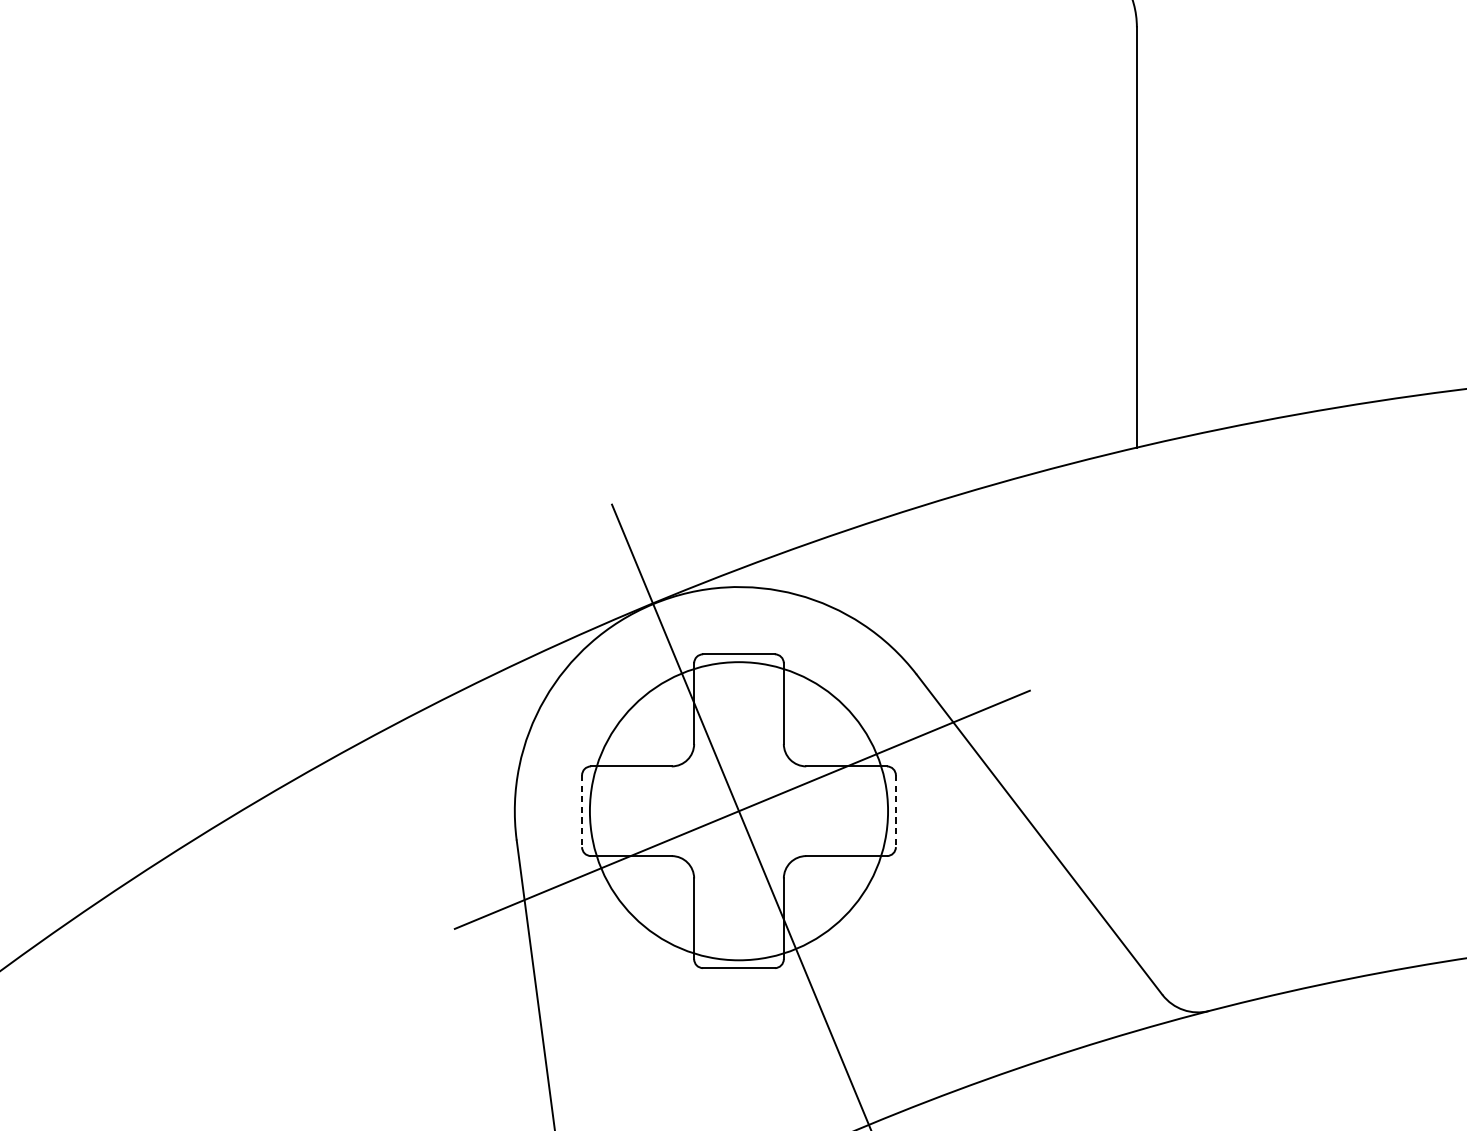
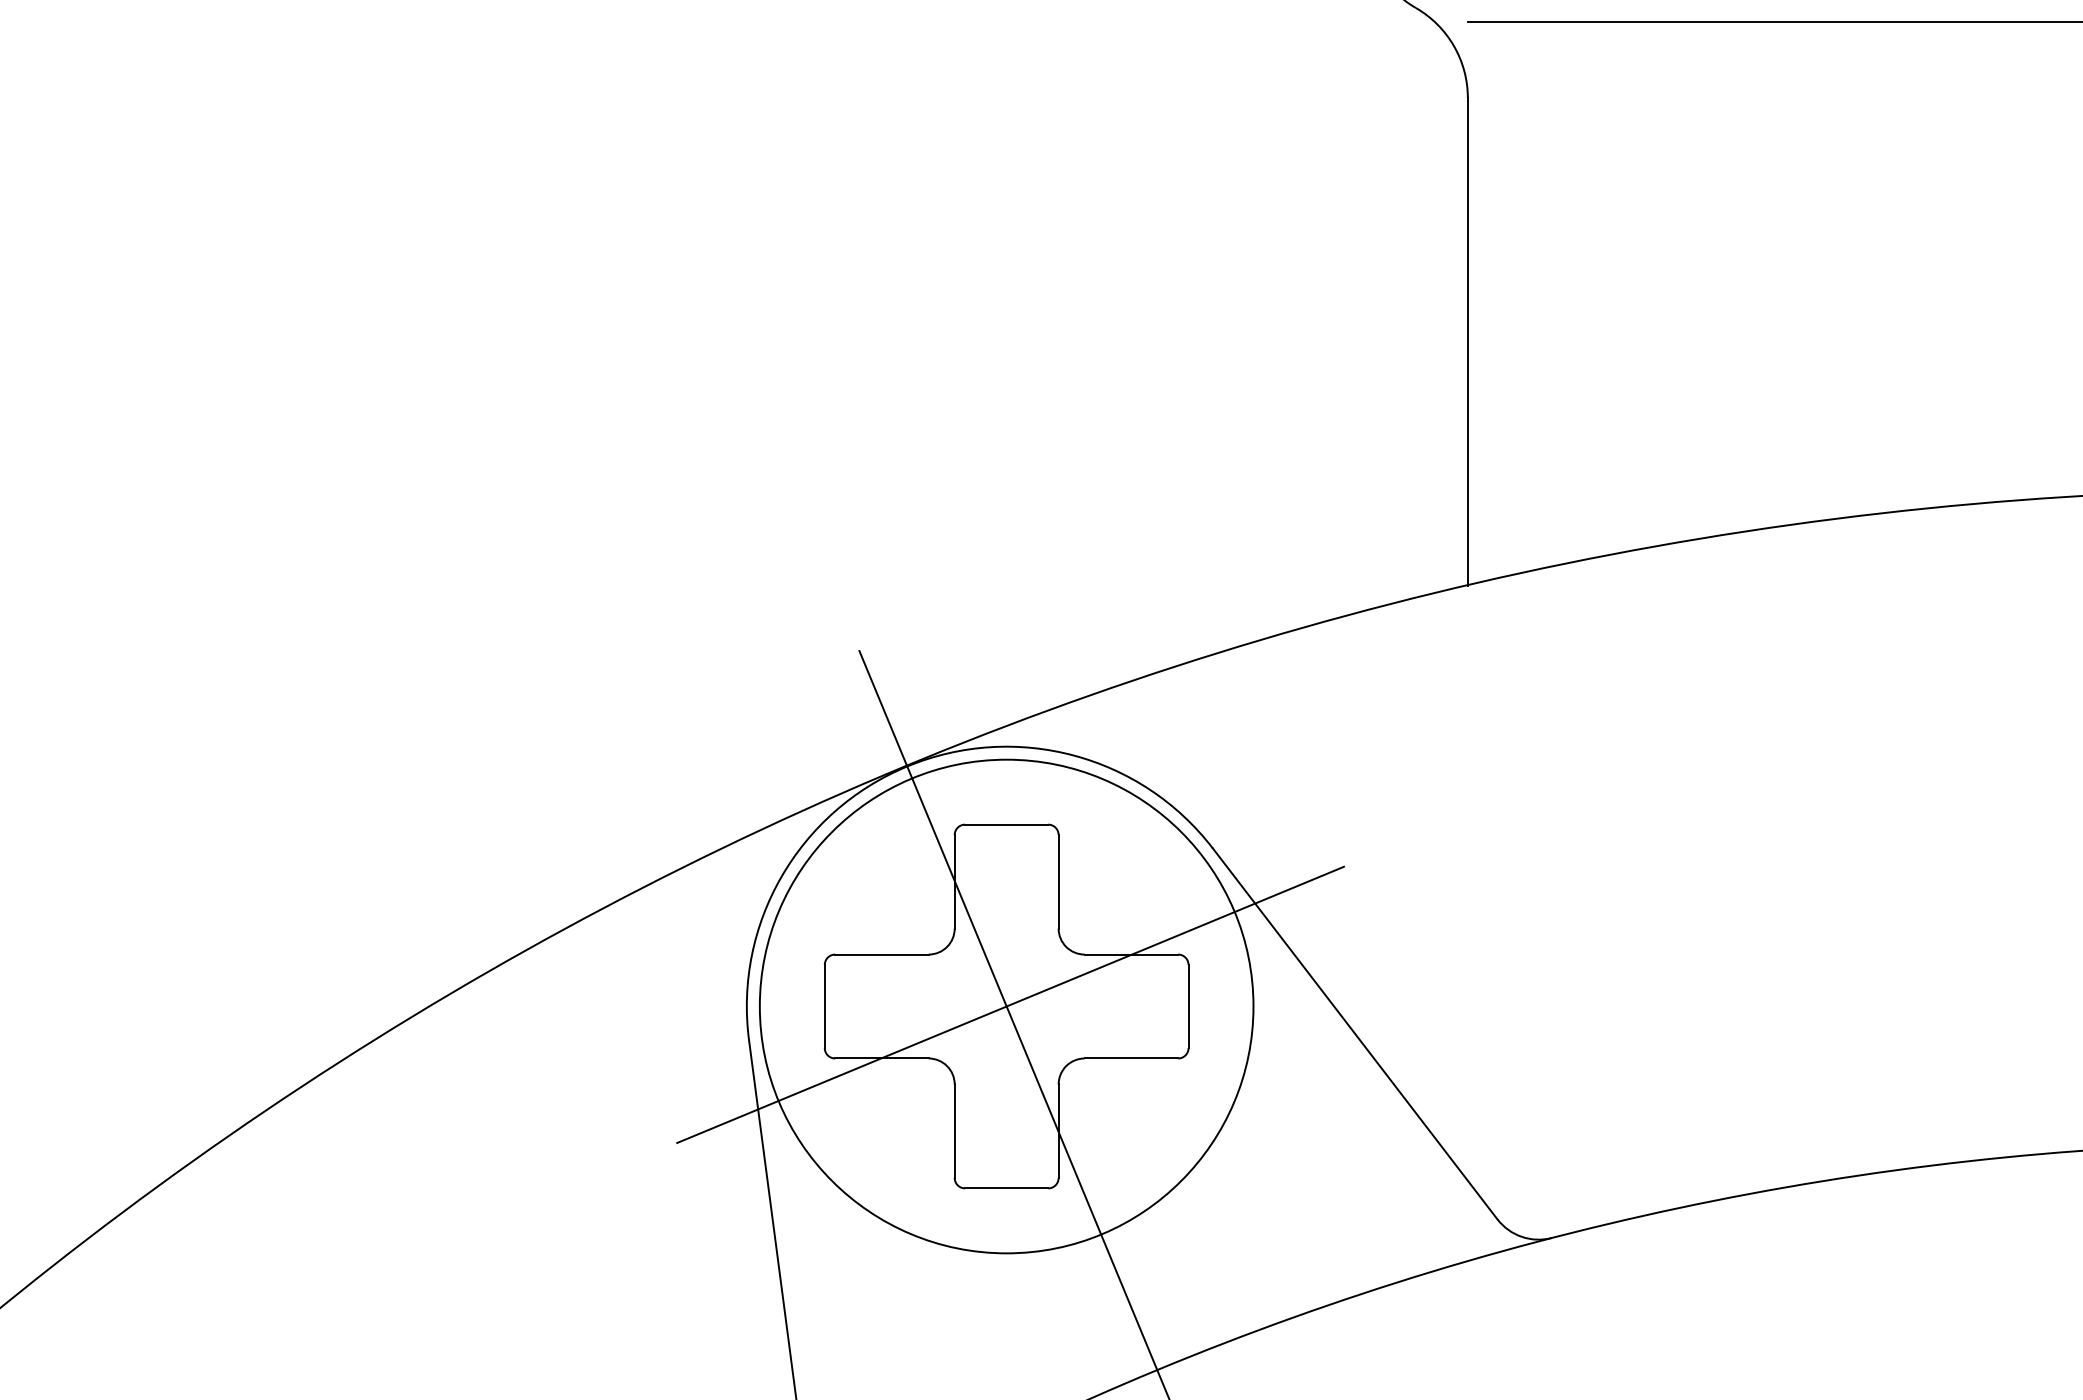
line: (581, 811) -> (824, 1006), dashed -> solid
circle: (738, 811) -> (1006, 1006), size x1.43
line: (895, 811) -> (1188, 1006), dashed -> solid

